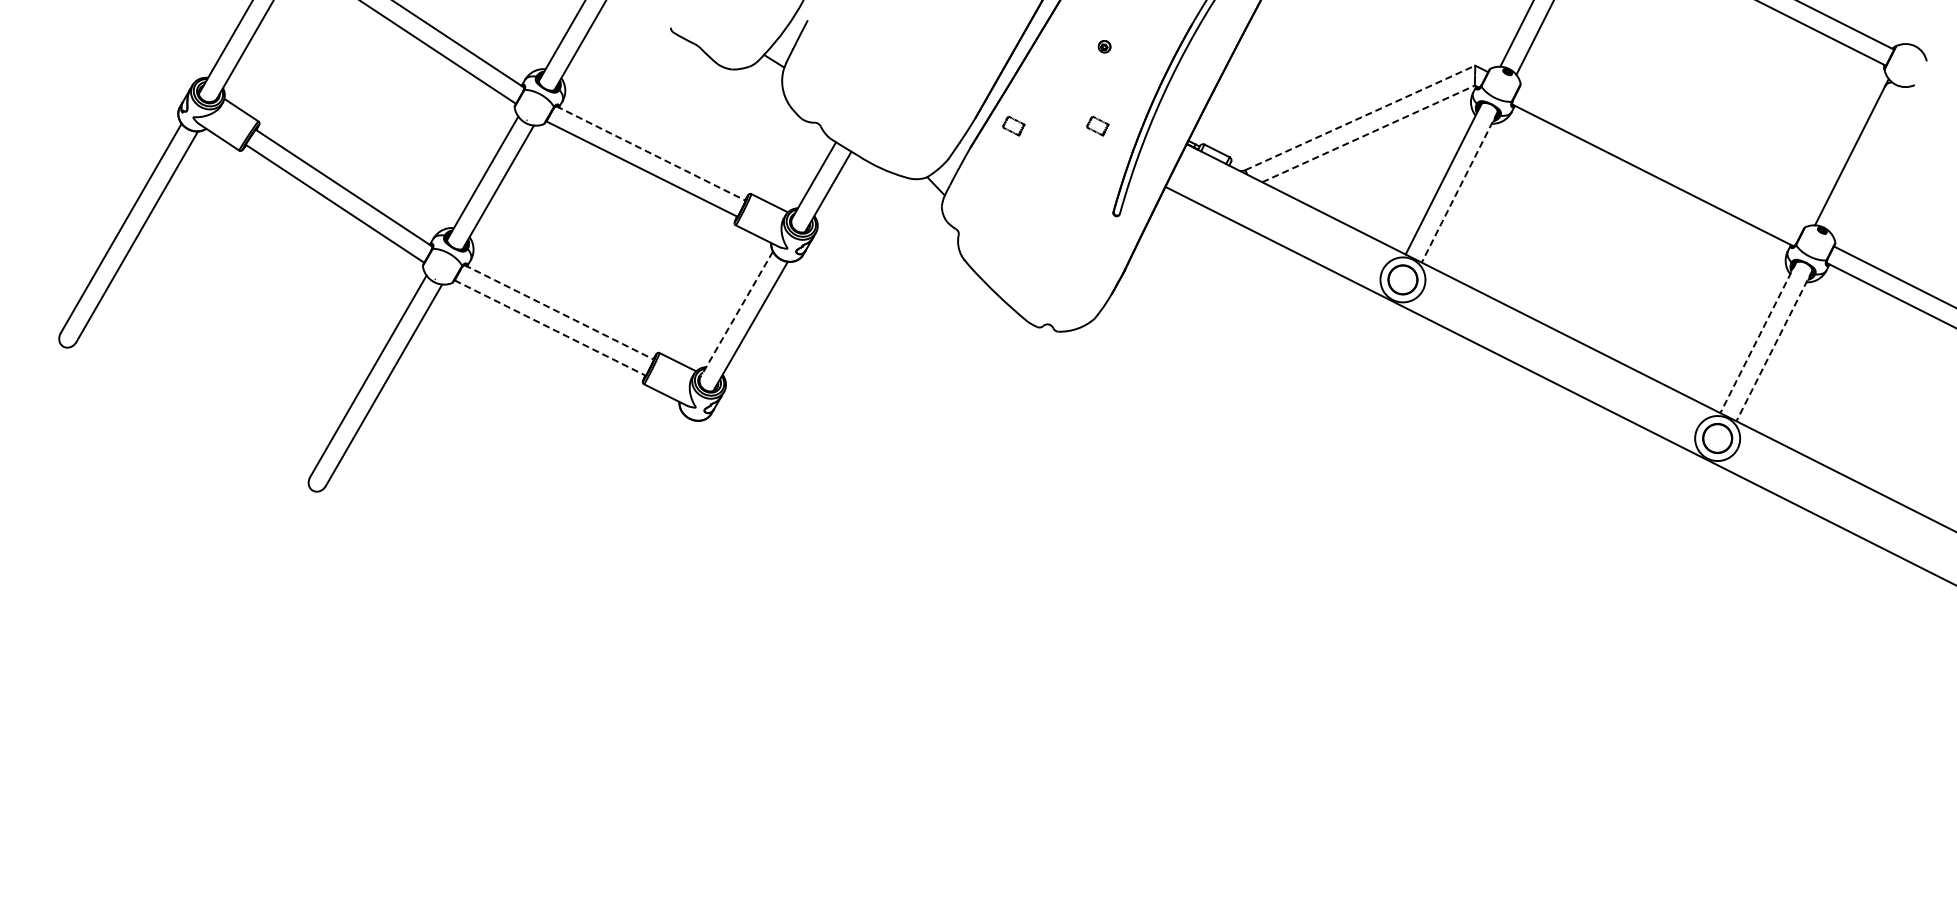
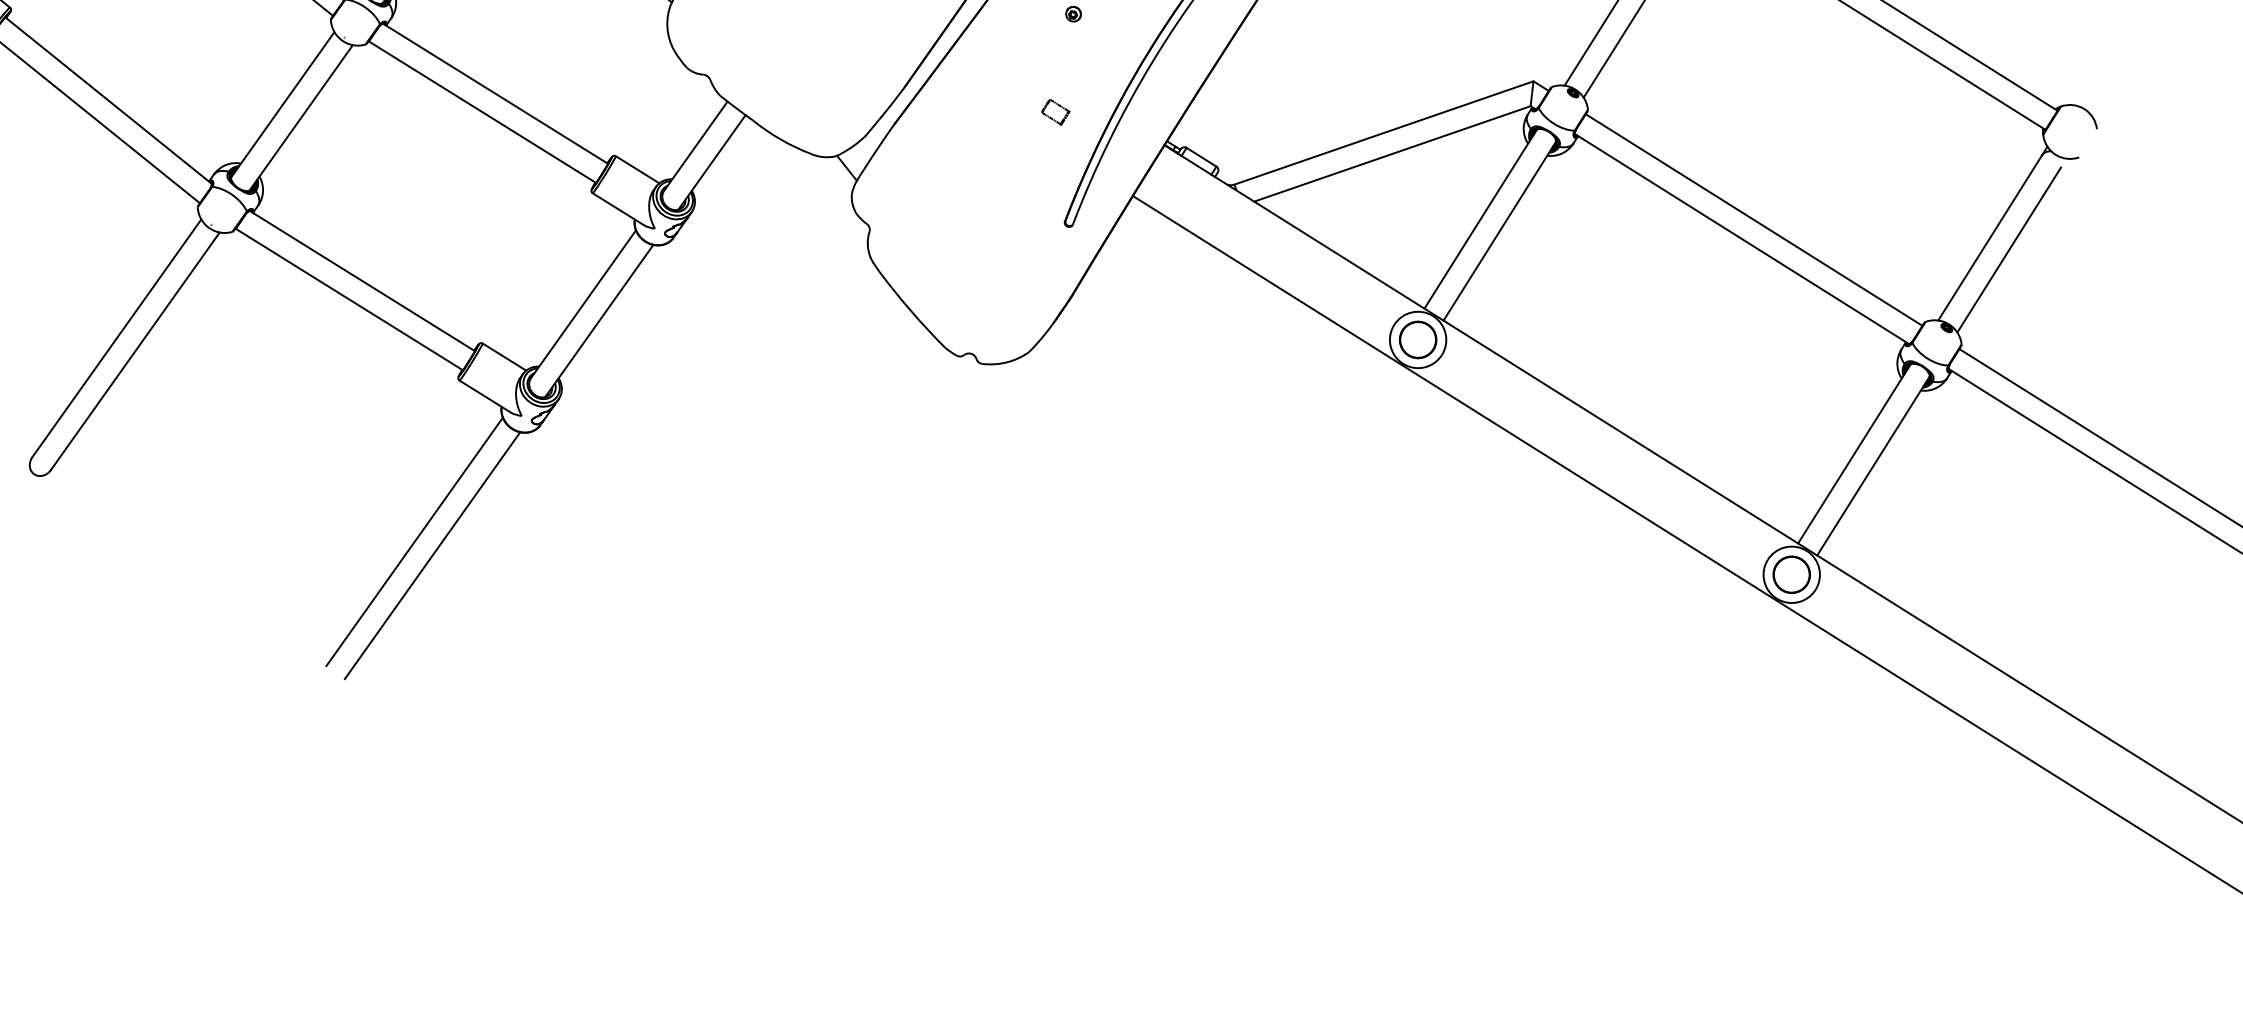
line: (1360, 117) -> (1384, 132), dashed -> solid
part: (1013, 126) -> (950, 102), removed
line: (1368, 133) -> (1392, 153), dashed -> solid
line: (651, 153) -> (496, 93), dashed -> solid
line: (1660, 158) -> (1753, 218), added
line: (1866, 163) -> (2009, 249), added
line: (1459, 187) -> (1499, 231), dashed -> solid
line: (559, 312) -> (362, 281), dashed -> solid
line: (736, 314) -> (583, 304), dashed -> solid
line: (550, 328) -> (349, 300), dashed -> solid
line: (1758, 338) -> (1854, 454), dashed -> solid
line: (1774, 346) -> (1873, 466), dashed -> solid
line: (620, 515) -> (414, 541), added
line: (635, 525) -> (432, 555), added

